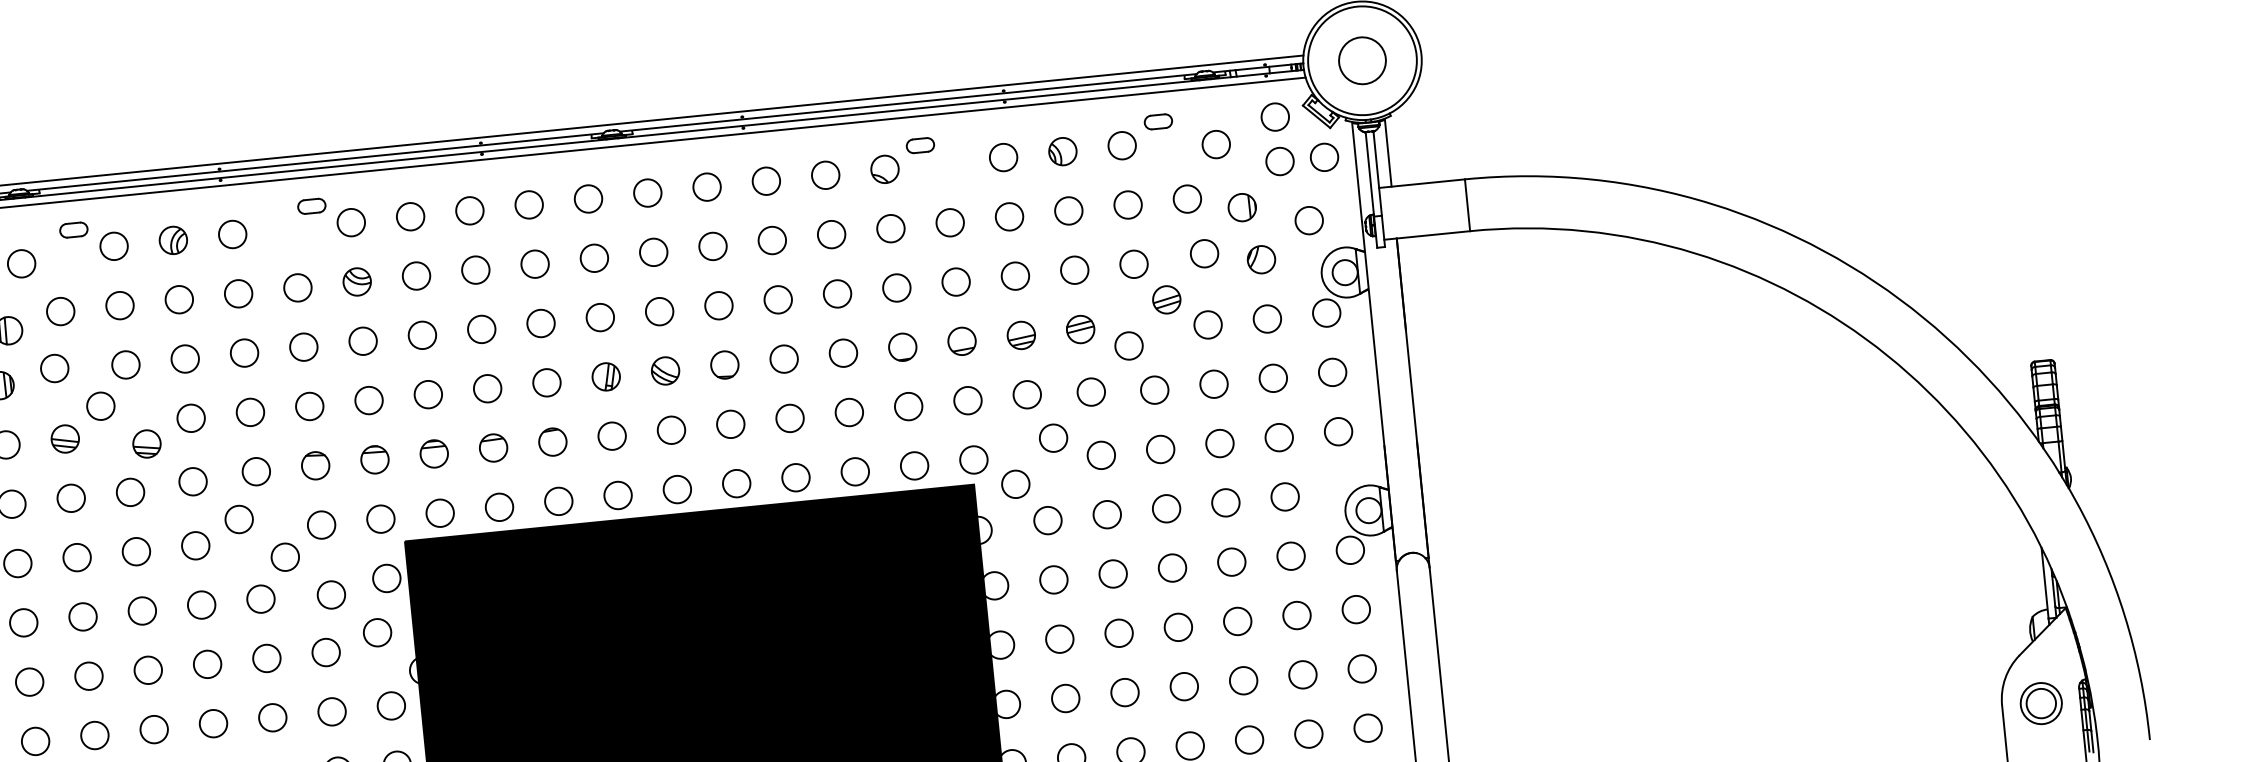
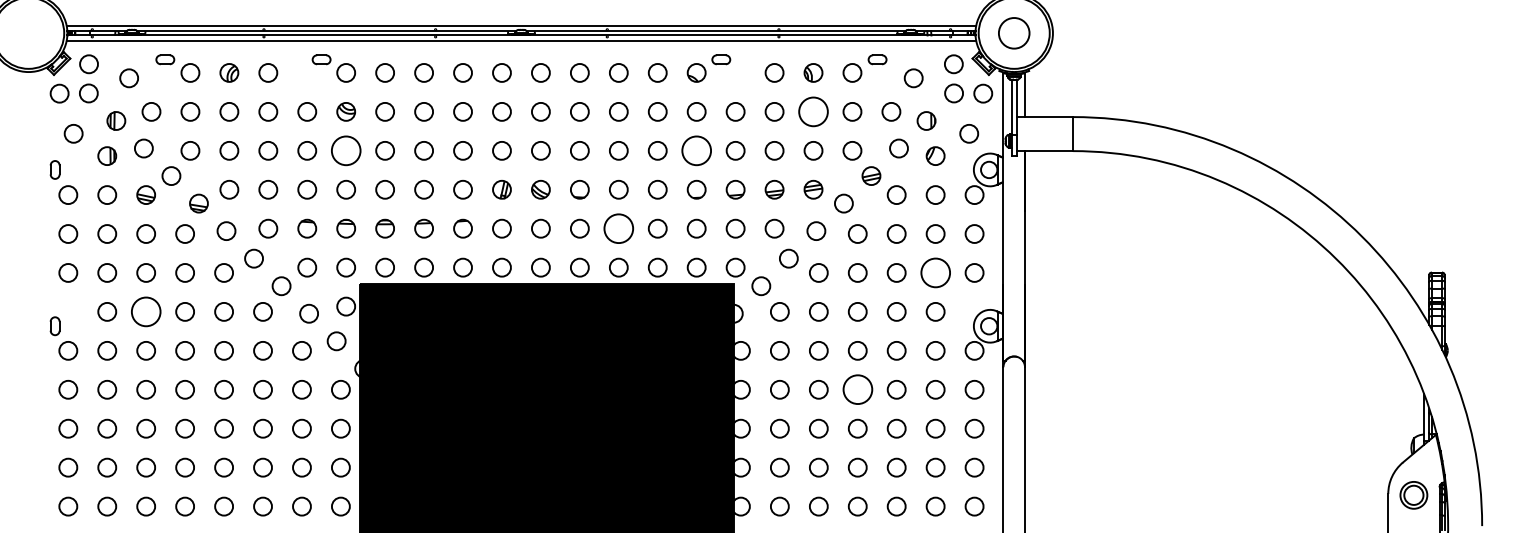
circle: (1068, 210) -> (813, 111), size x1.6
circle: (896, 287) -> (696, 150), size x1.6
circle: (363, 340) -> (346, 150), size x1.6
circle: (789, 418) -> (618, 228), size x1.6
circle: (1278, 436) -> (935, 272), size x1.6
circle: (83, 616) -> (146, 311), size x1.6
circle: (1177, 626) -> (857, 389), size x1.6

